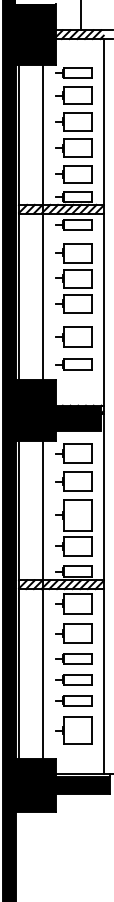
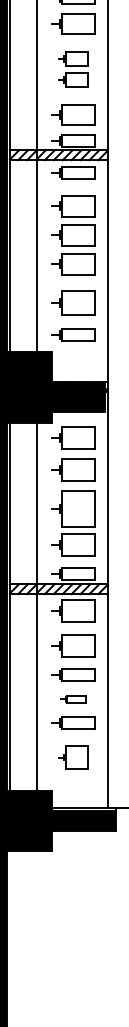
part: (73, 134) -> (72, 68), size x0.7
part: (73, 679) -> (72, 698), size x0.6
part: (73, 730) -> (72, 757), size x0.7

